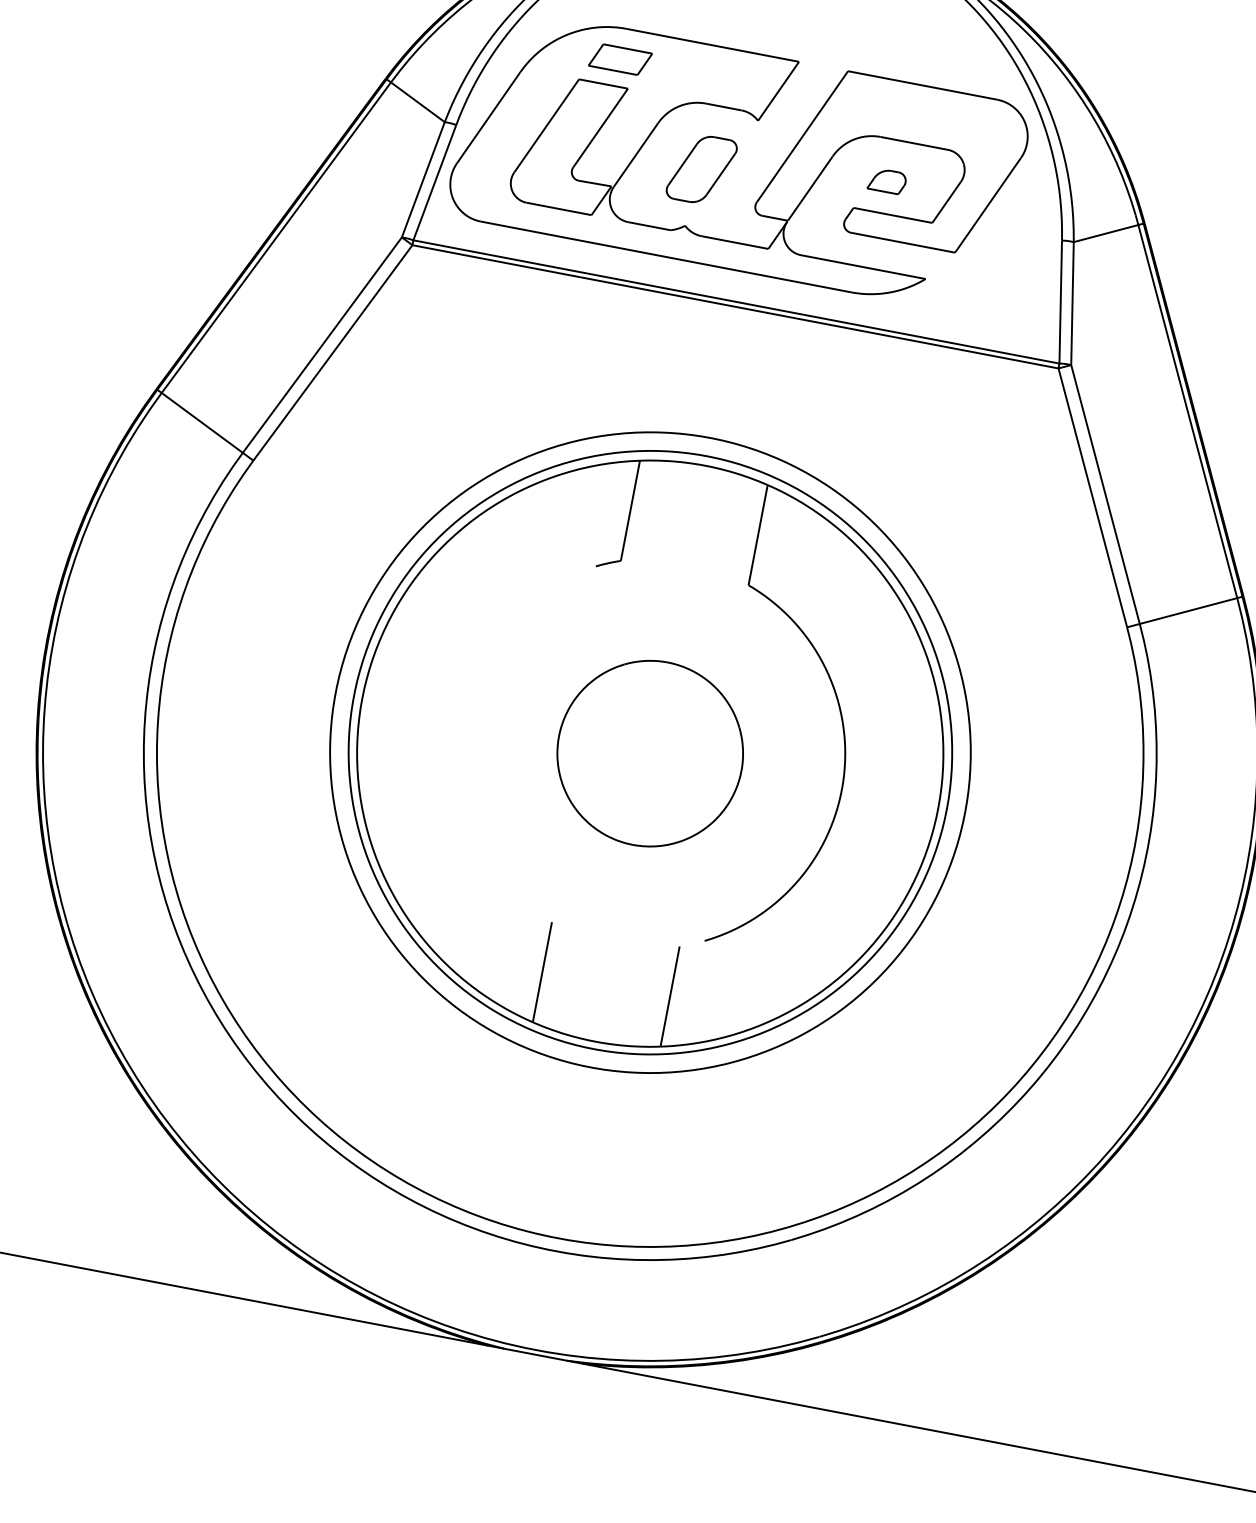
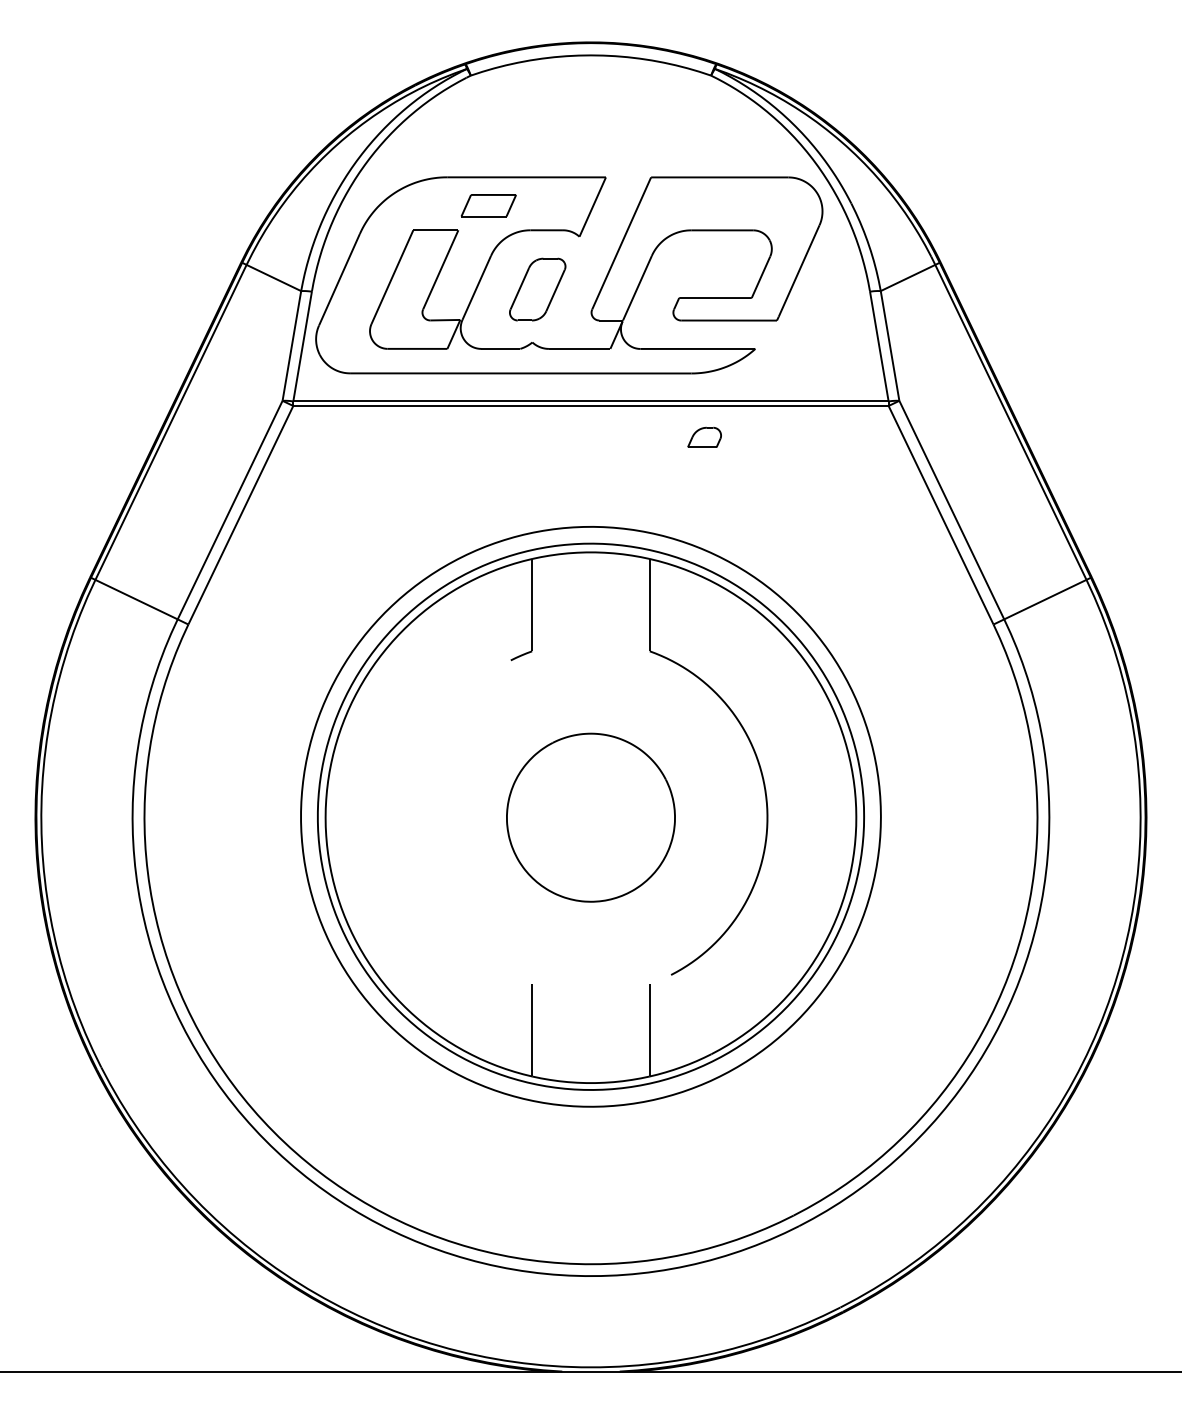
part: (620, 59) -> (488, 205), moved
part: (887, 180) -> (704, 436), moved

